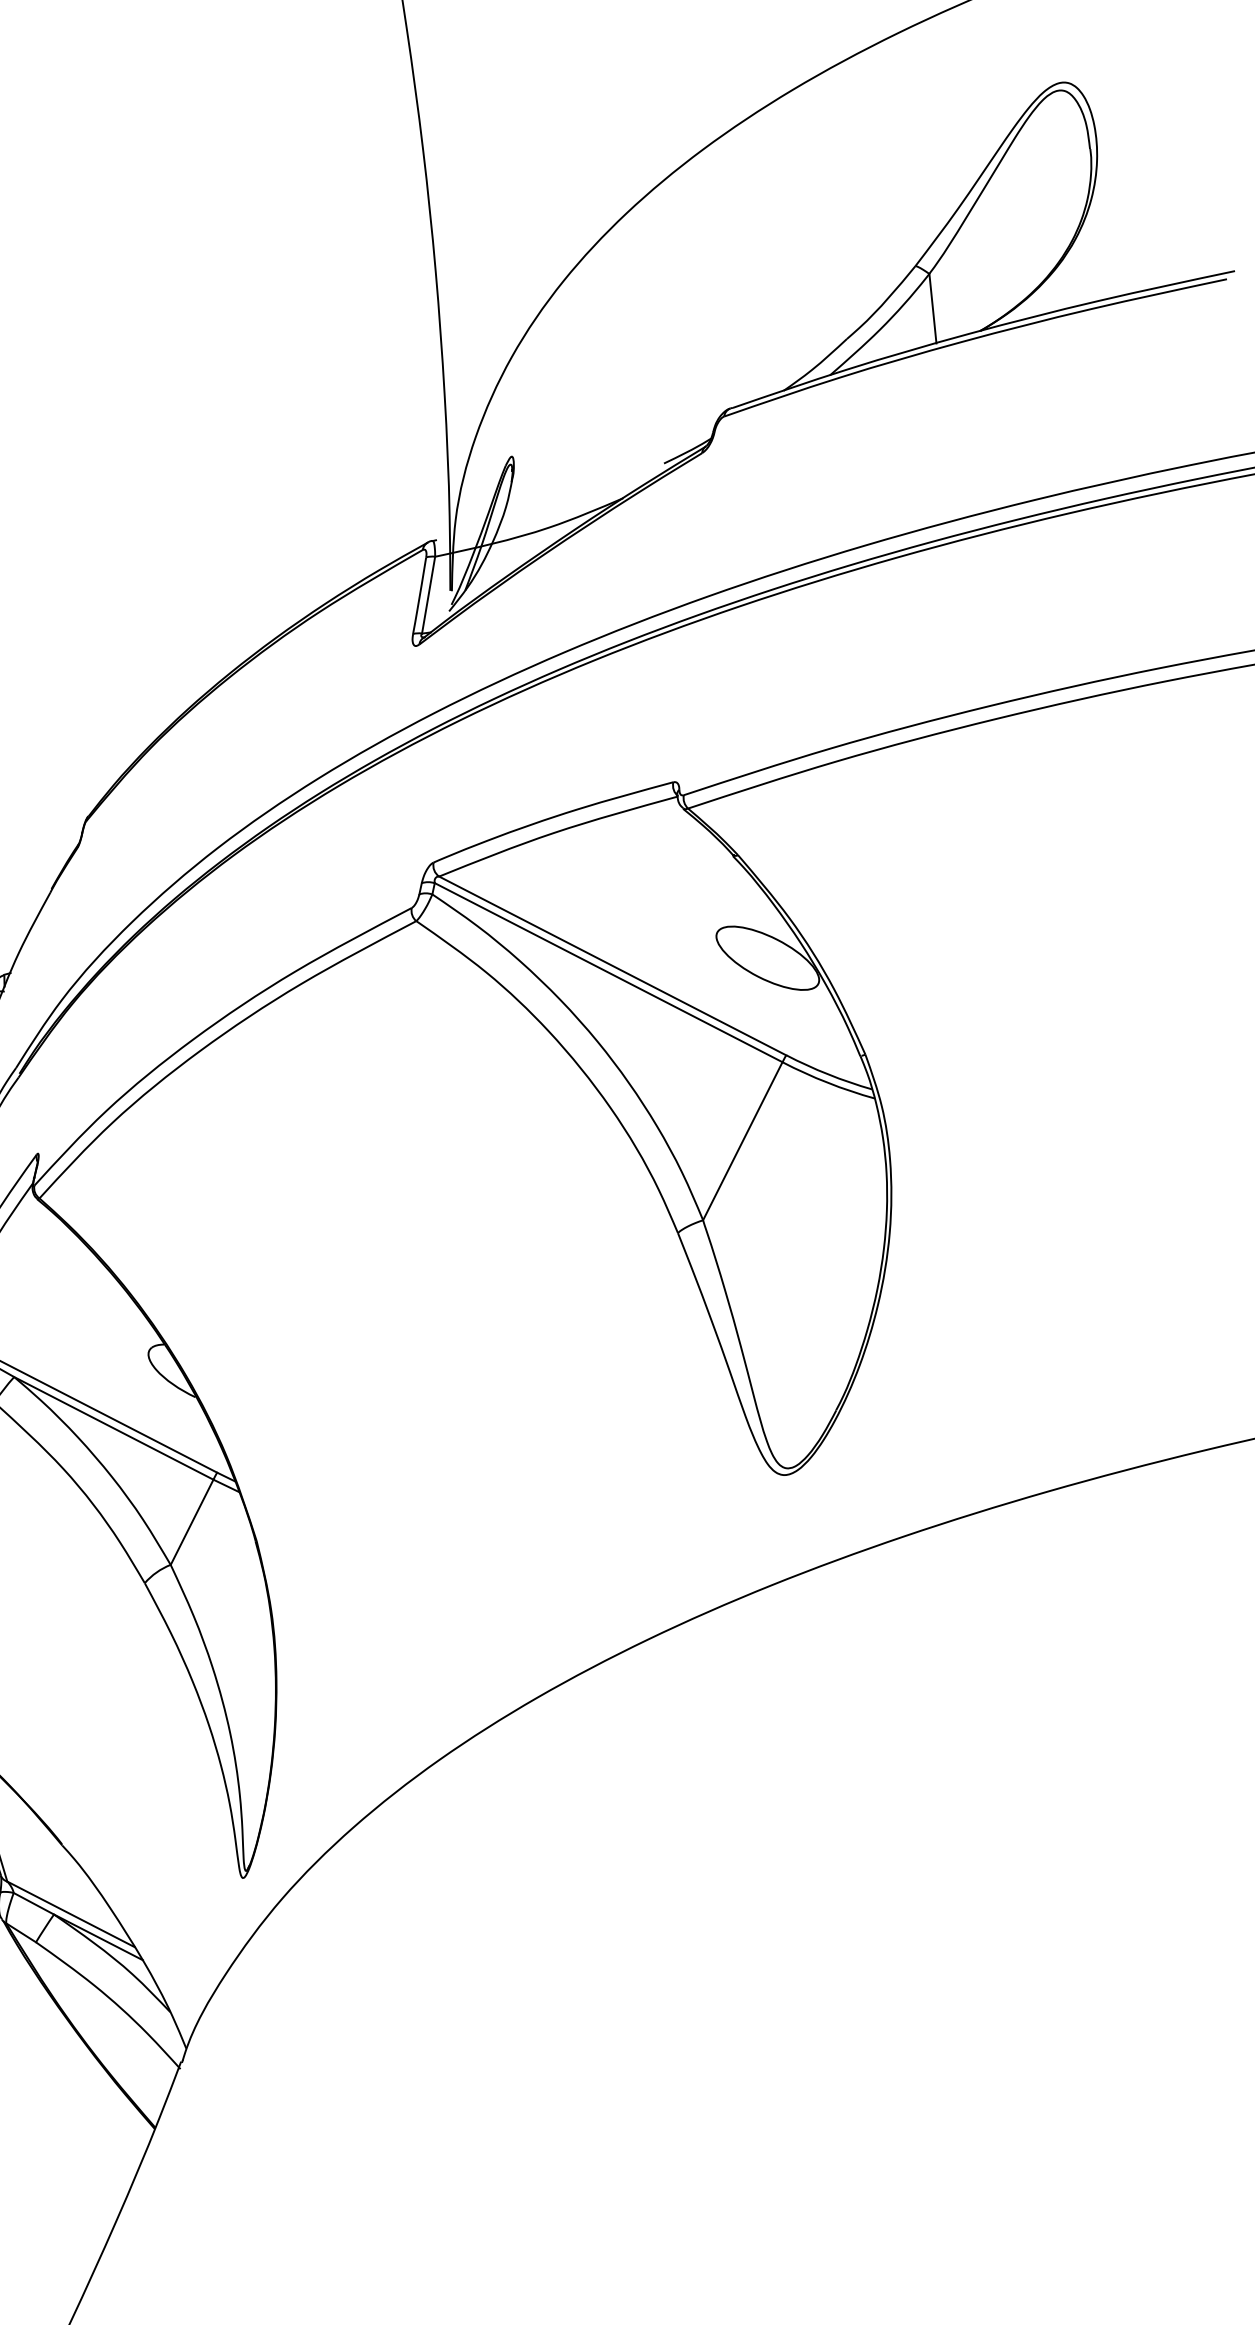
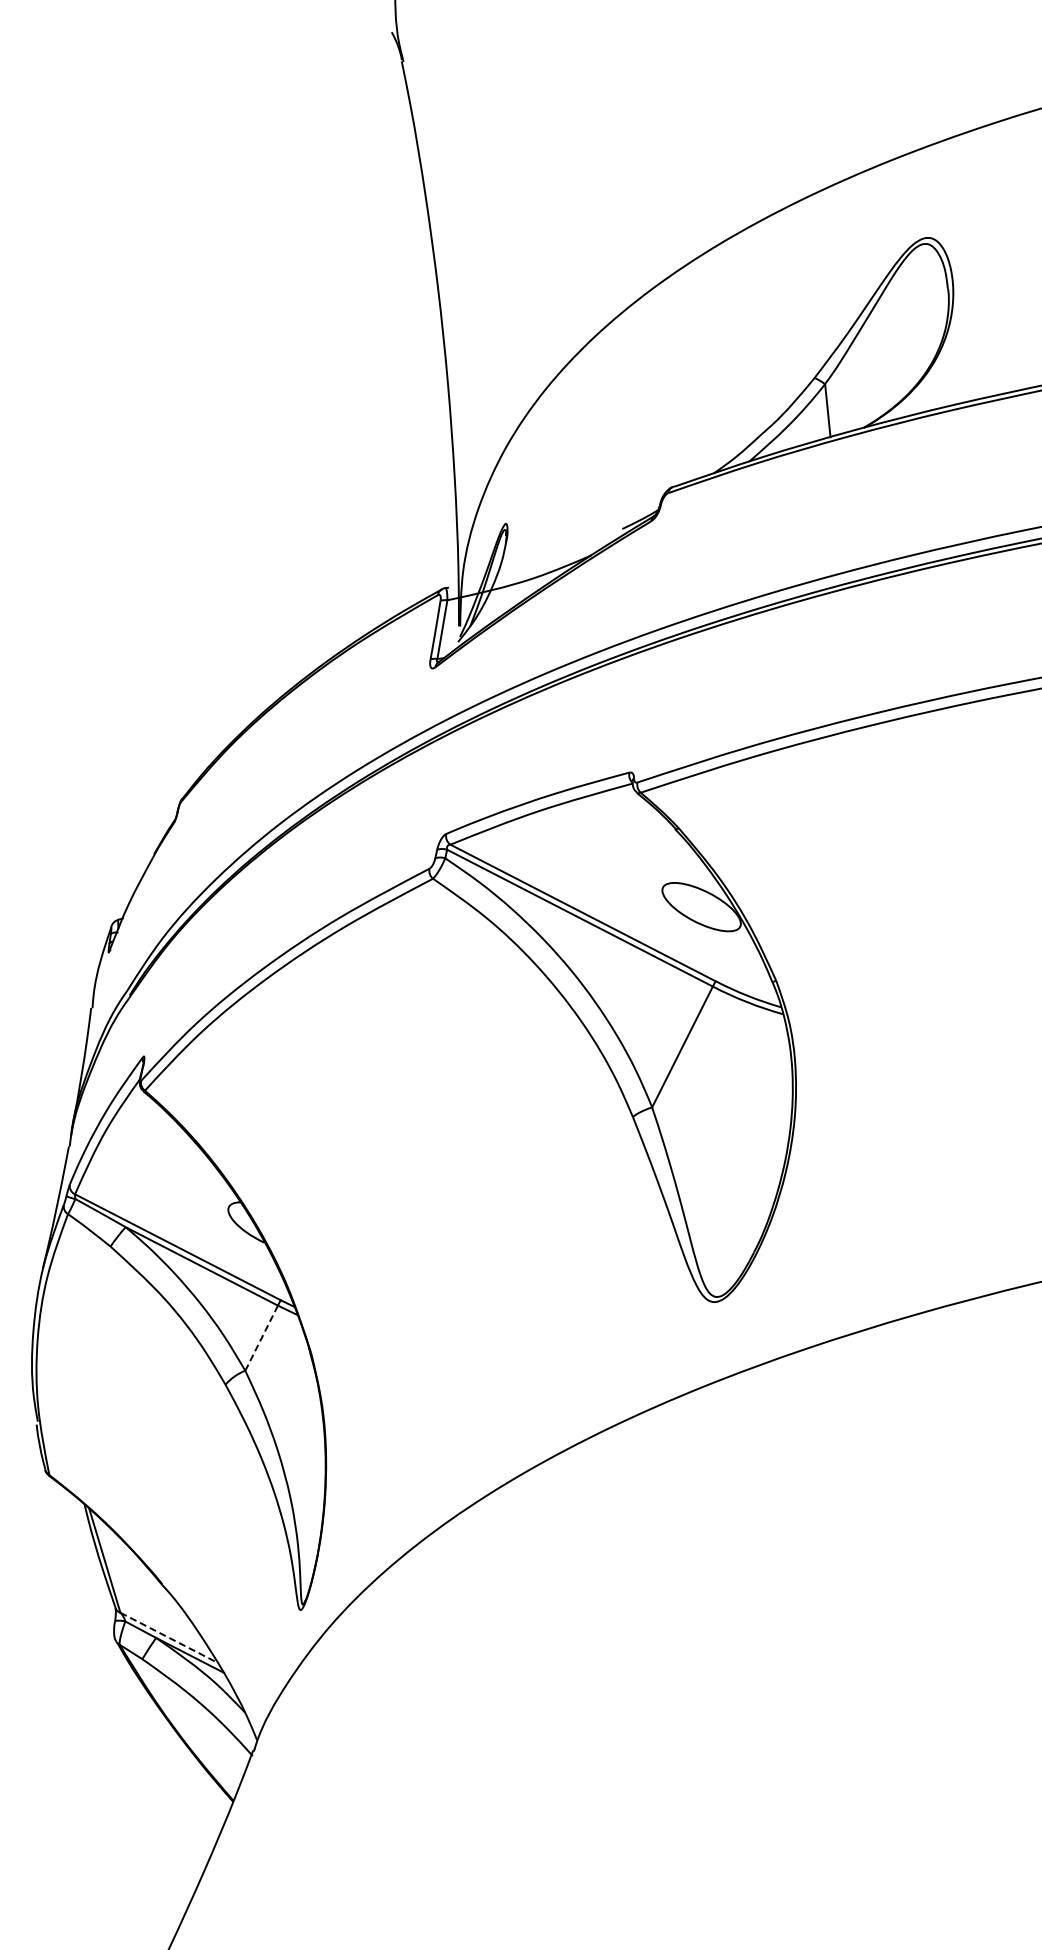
line: (191, 1522) -> (261, 1338), solid -> dashed
line: (71, 1913) -> (169, 1637), solid -> dashed

